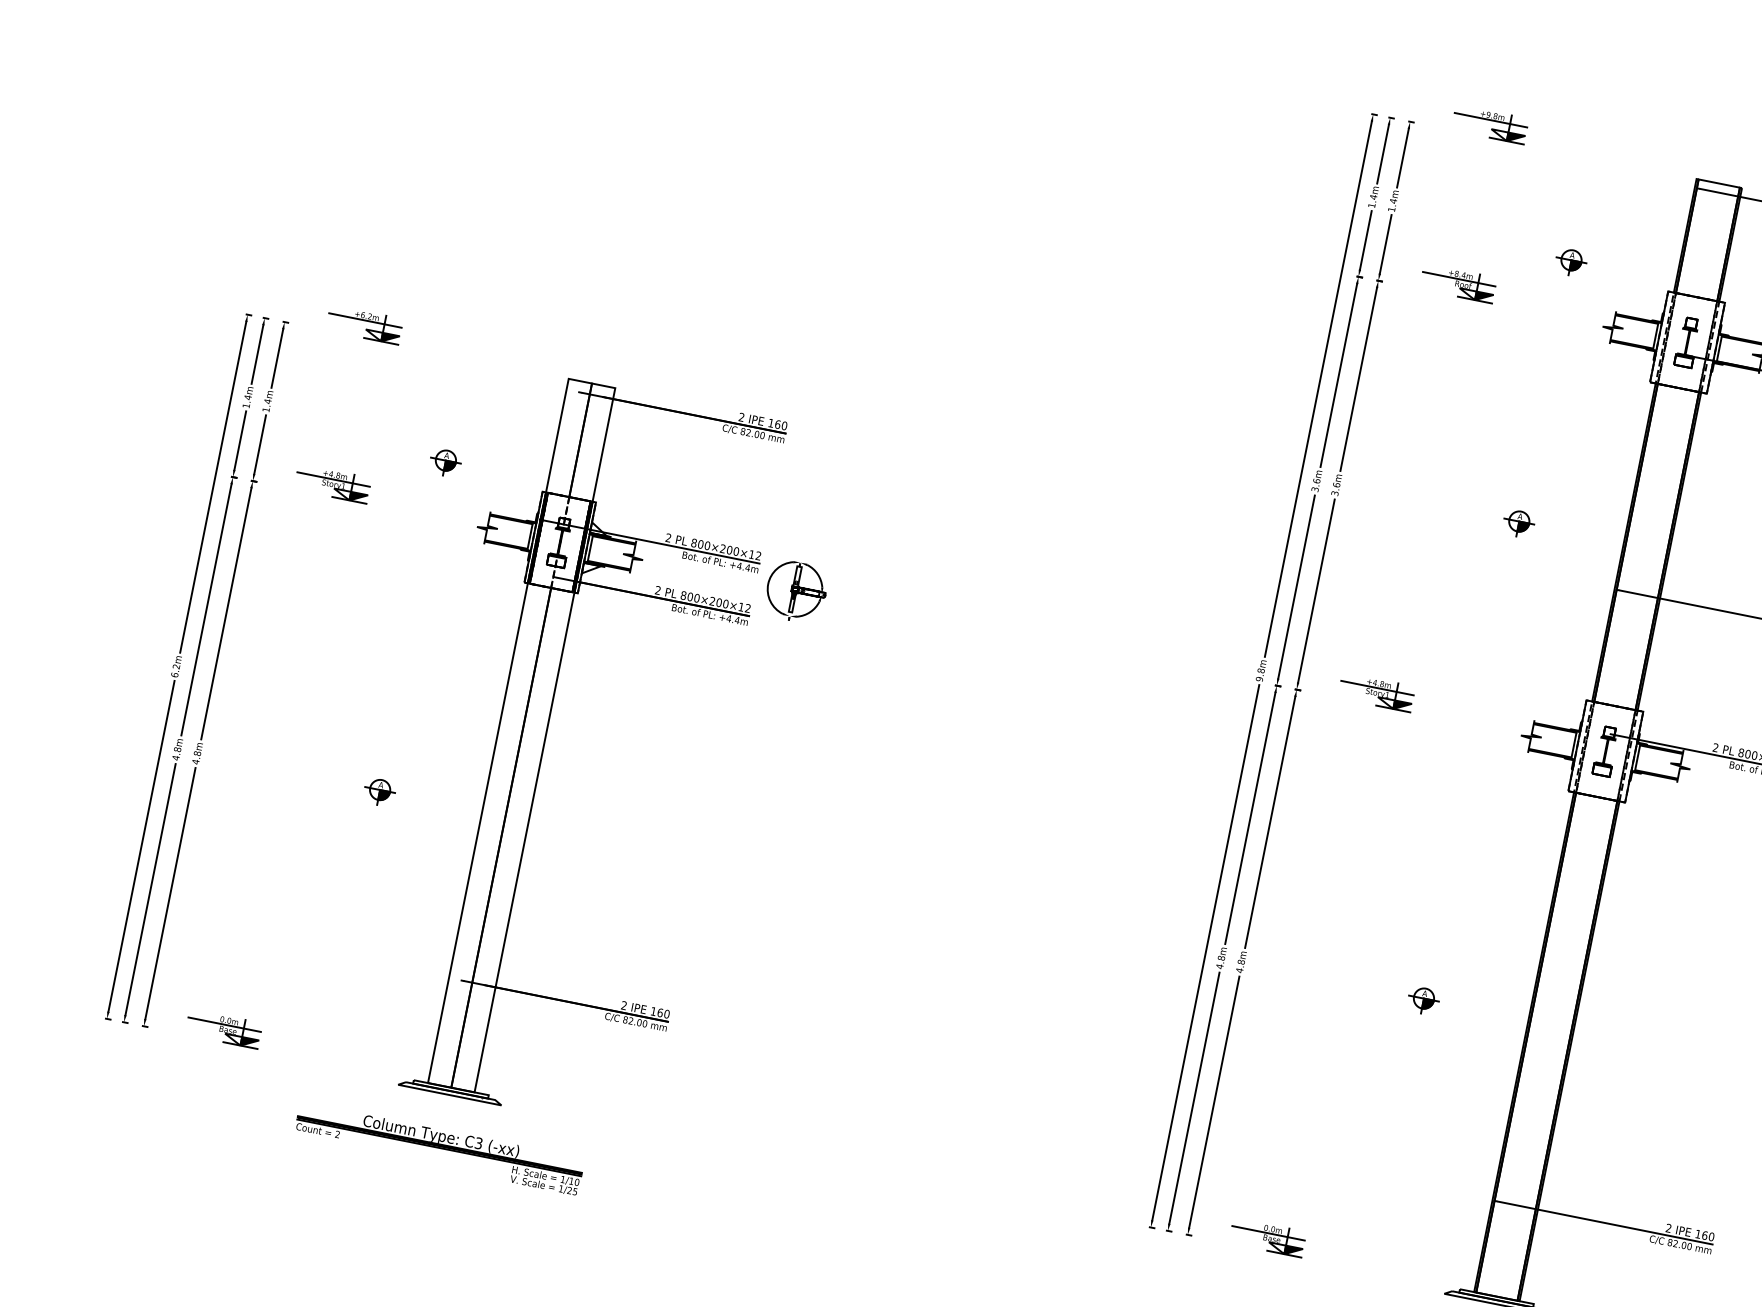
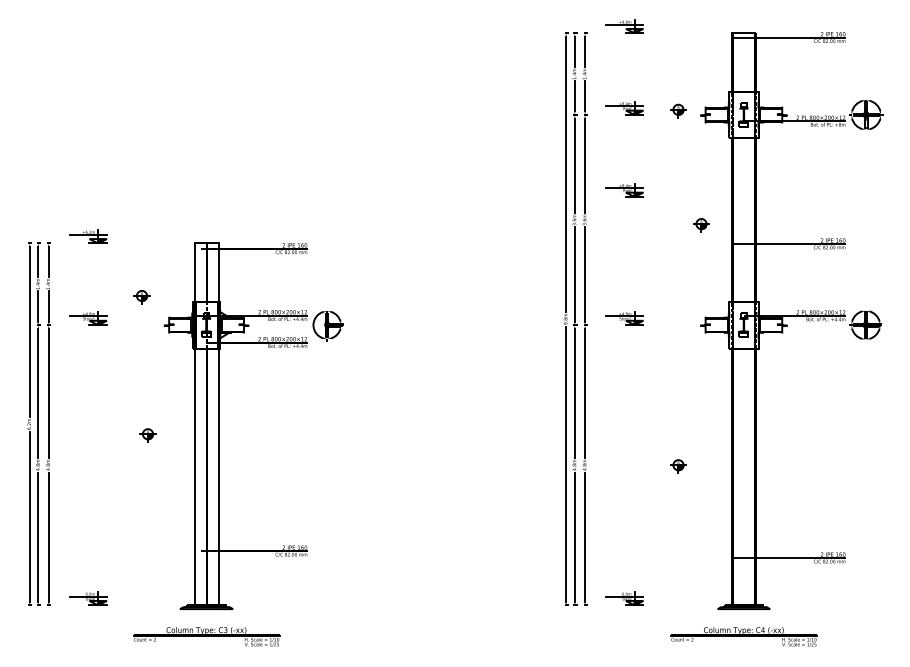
part: (1571, 261) -> (678, 110), moved
part: (1425, 442) -> (624, 190), added
part: (1518, 524) -> (701, 225), moved
part: (378, 792) -> (147, 435), moved

